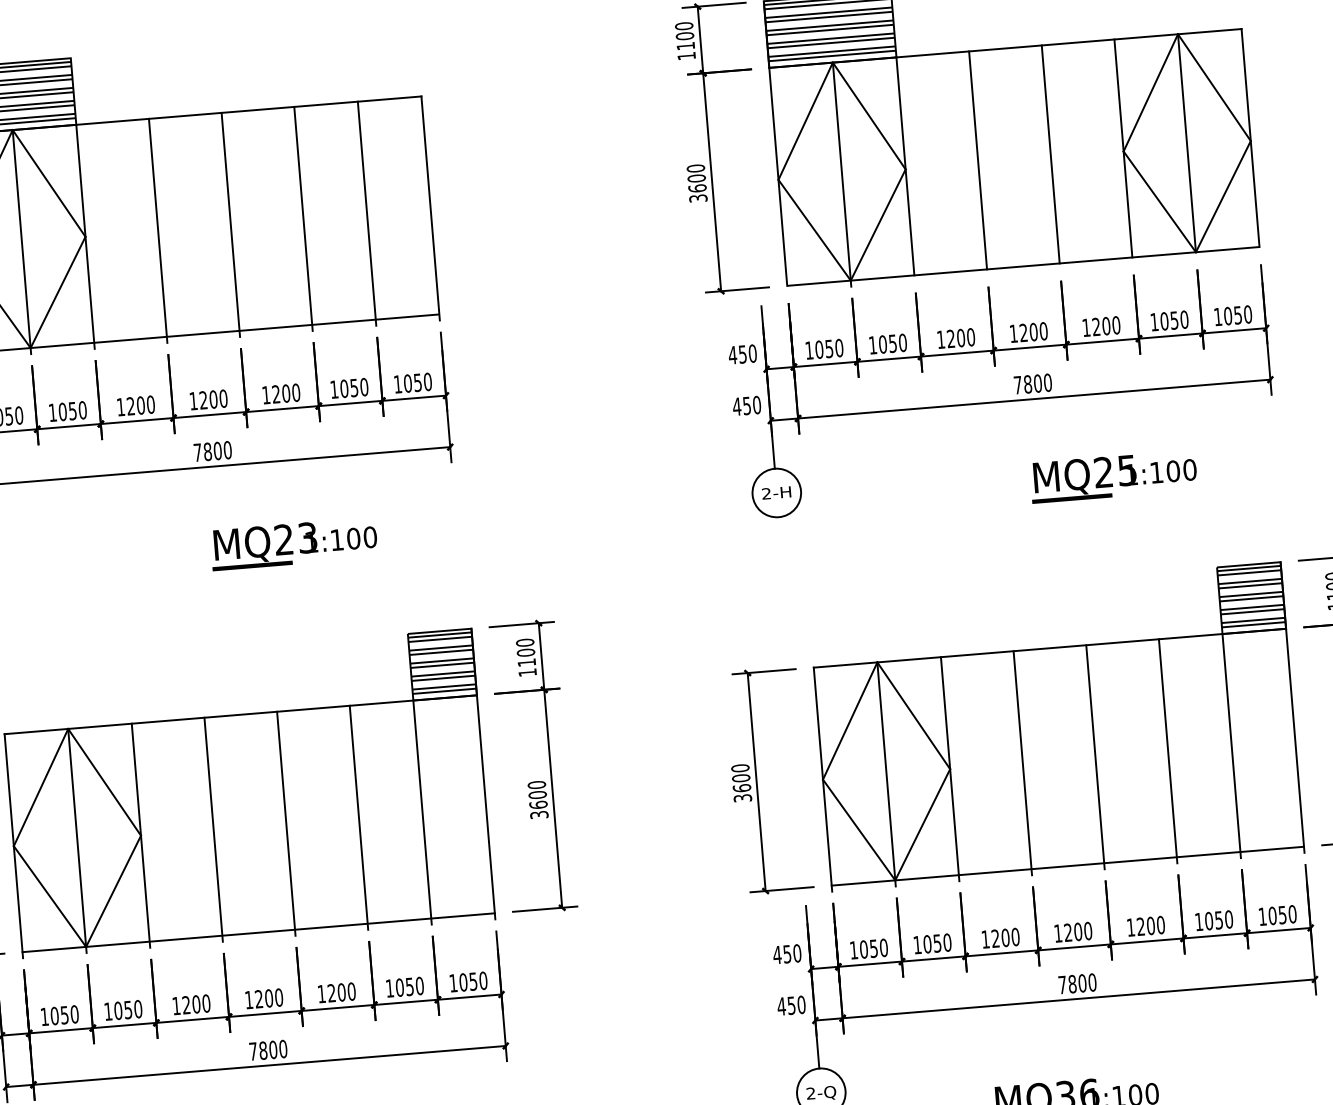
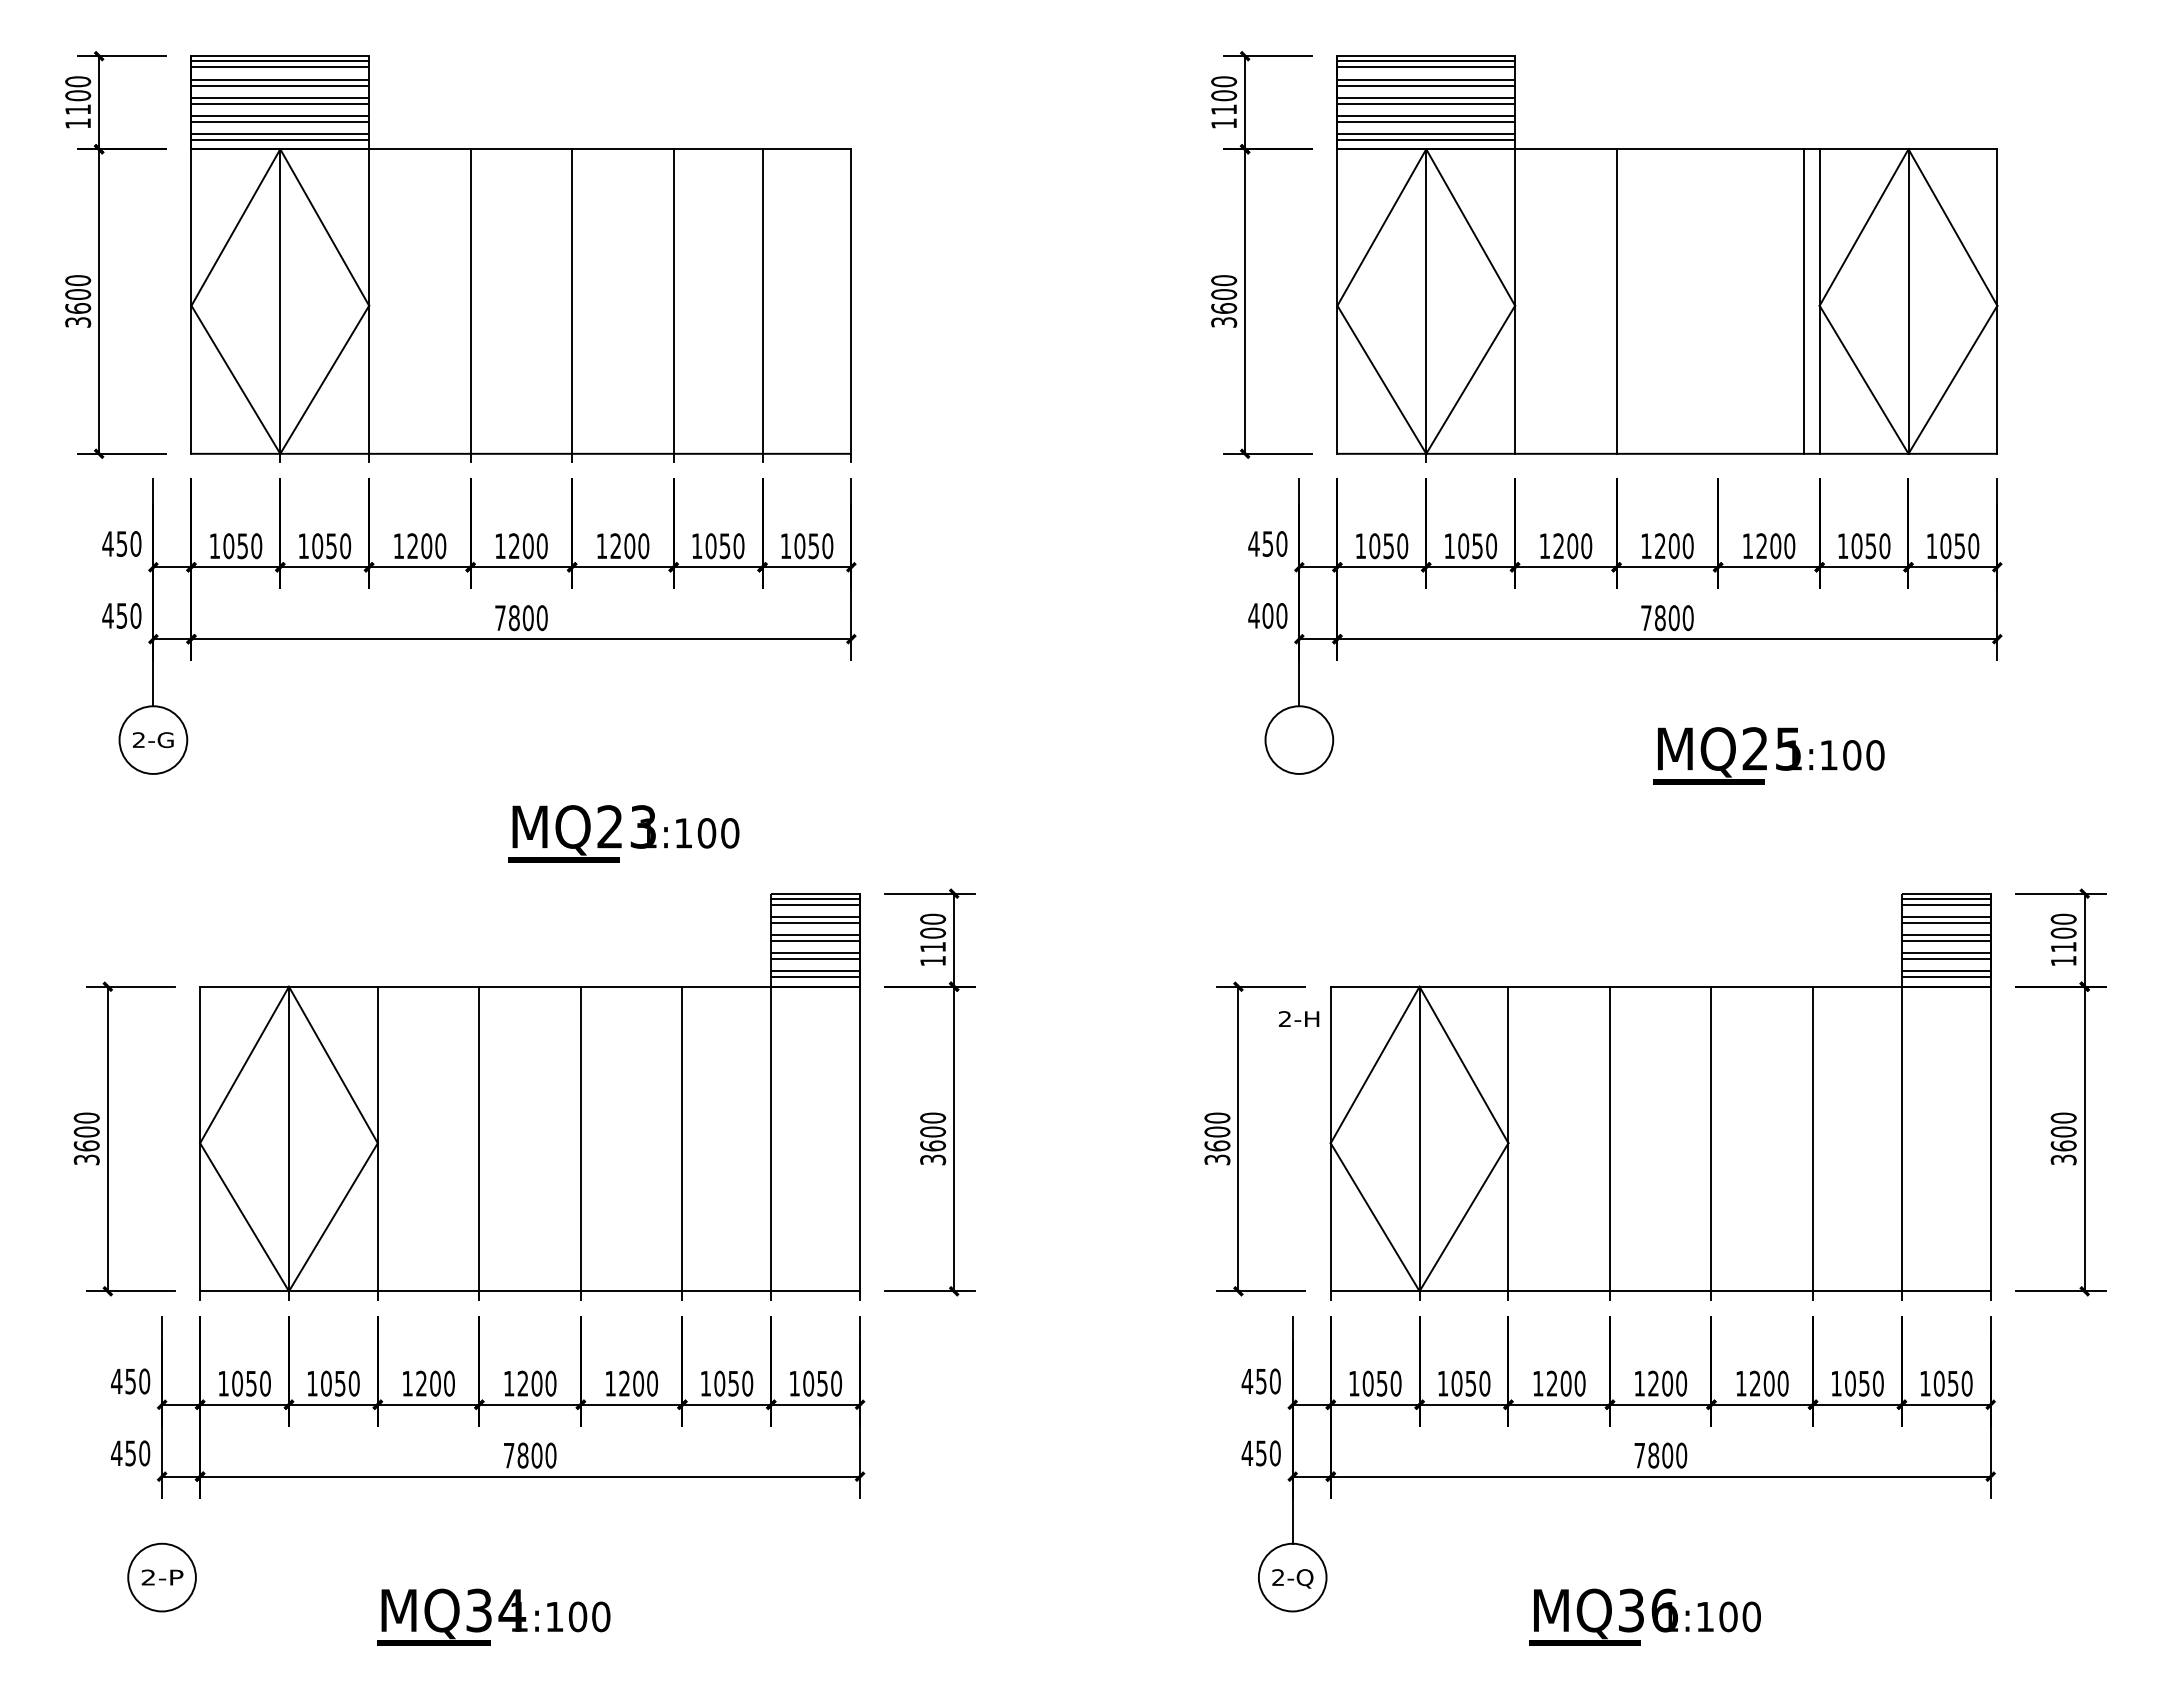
line: (1050, 154) -> (1804, 301), moved
text: (746, 405) -> (1267, 615), 450 -> 400
text: (776, 492) -> (1299, 1018), moved
text: (294, 543) -> (623, 833), moved

